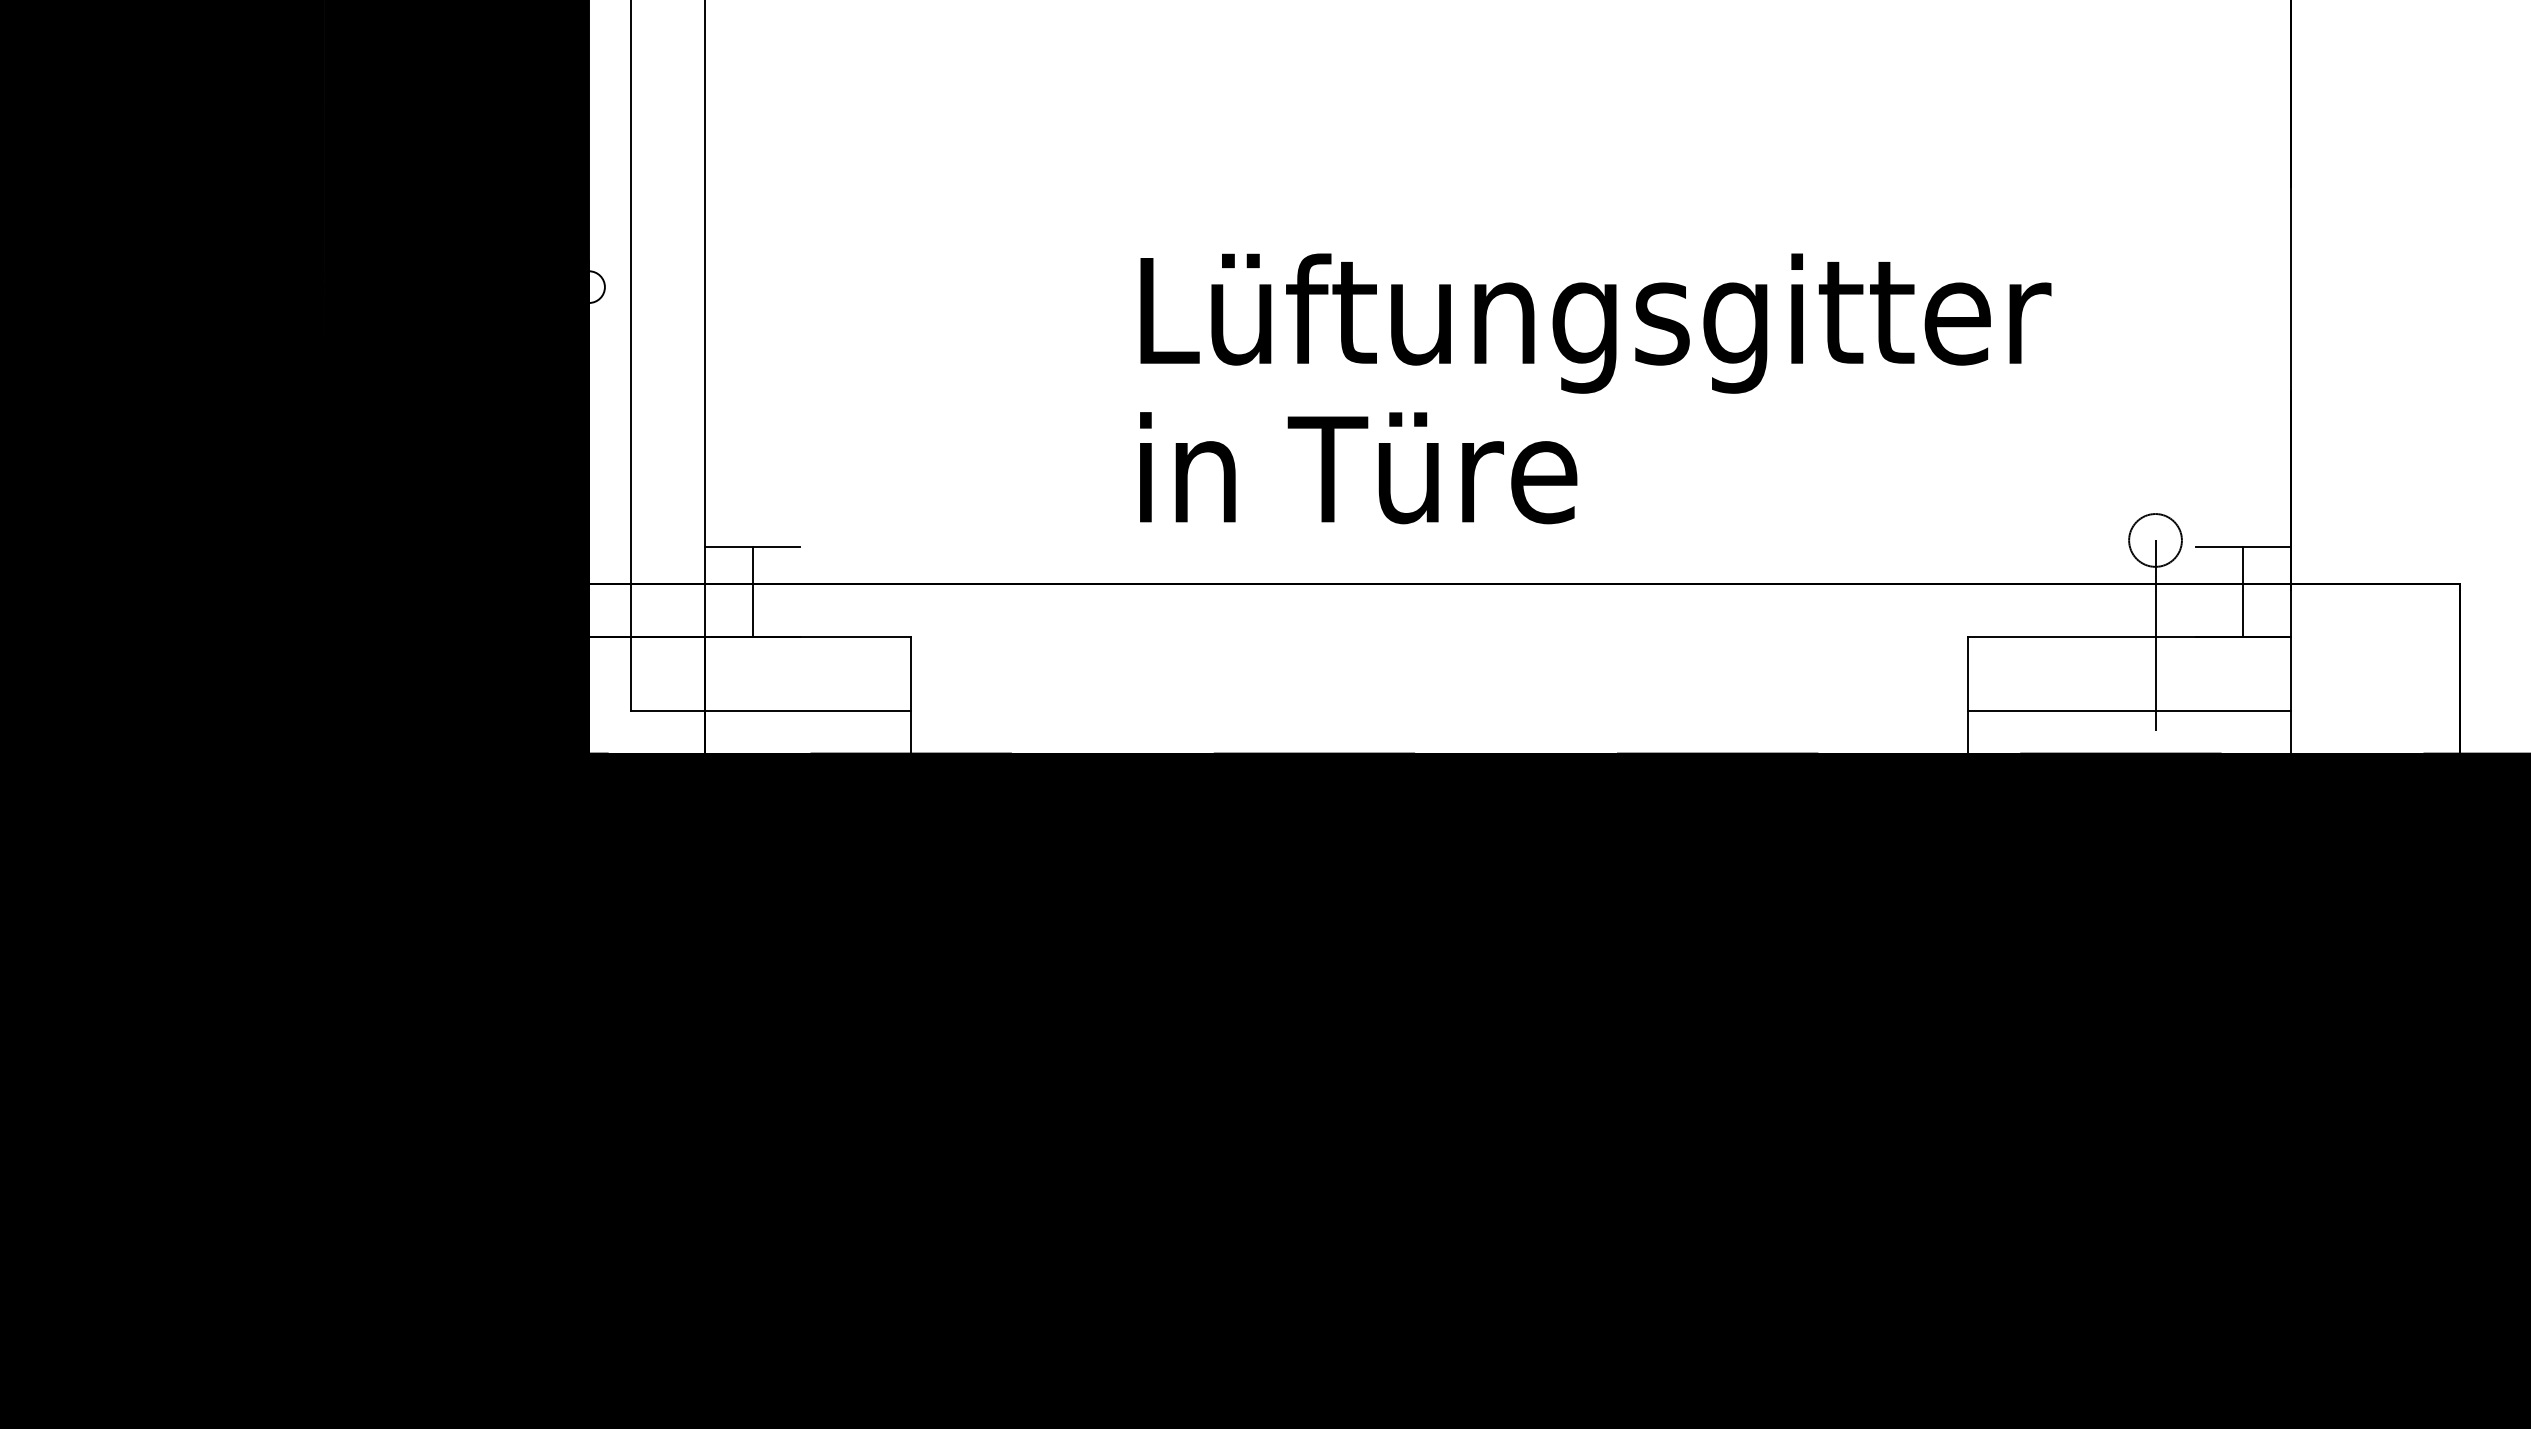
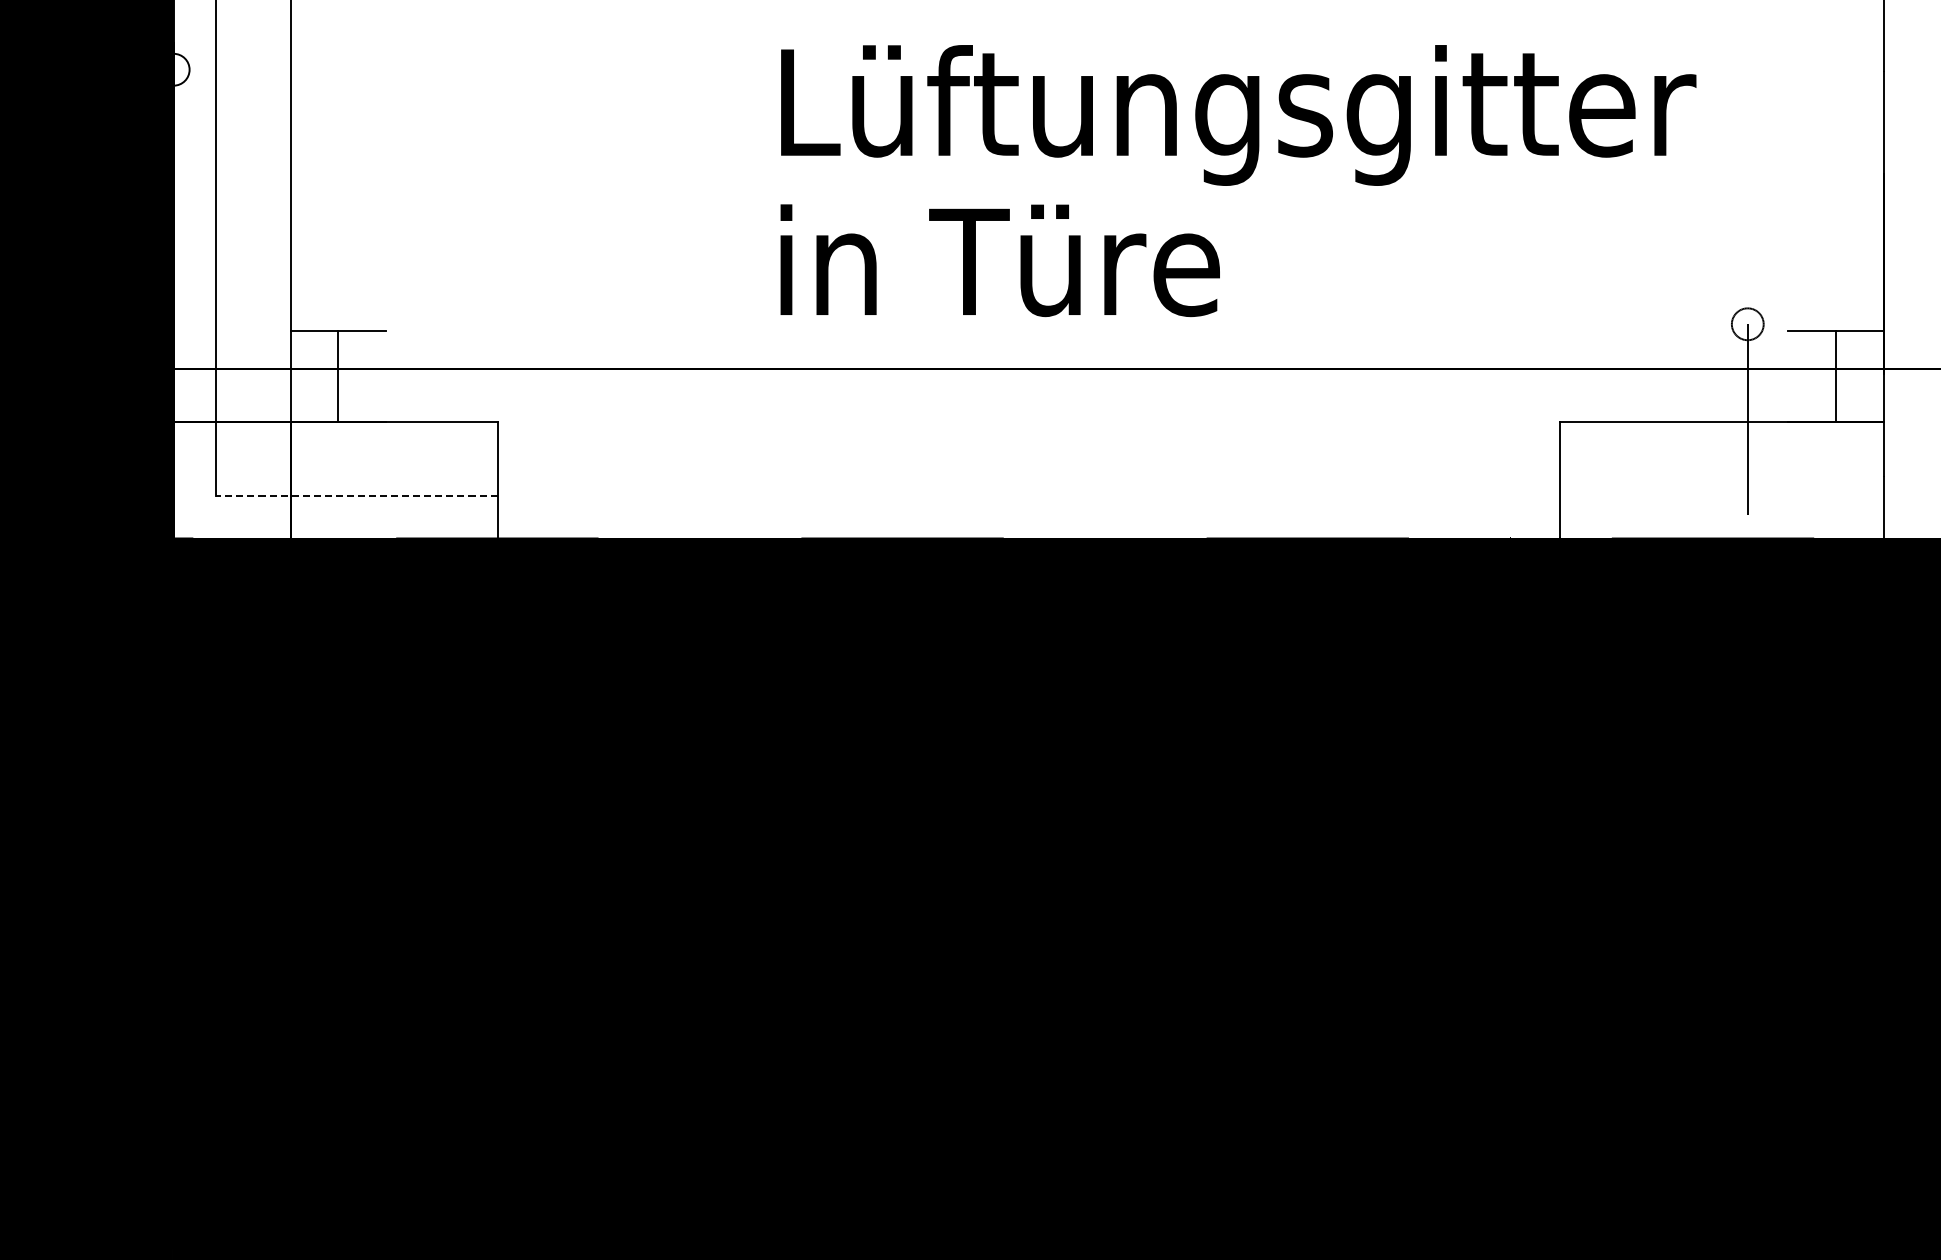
text: (1595, 388) -> (1238, 180), moved
circle: (2155, 540) -> (1747, 324), size x0.6
line: (770, 711) -> (355, 496), solid -> dashed
line: (2129, 711) -> (1721, 496), removed

